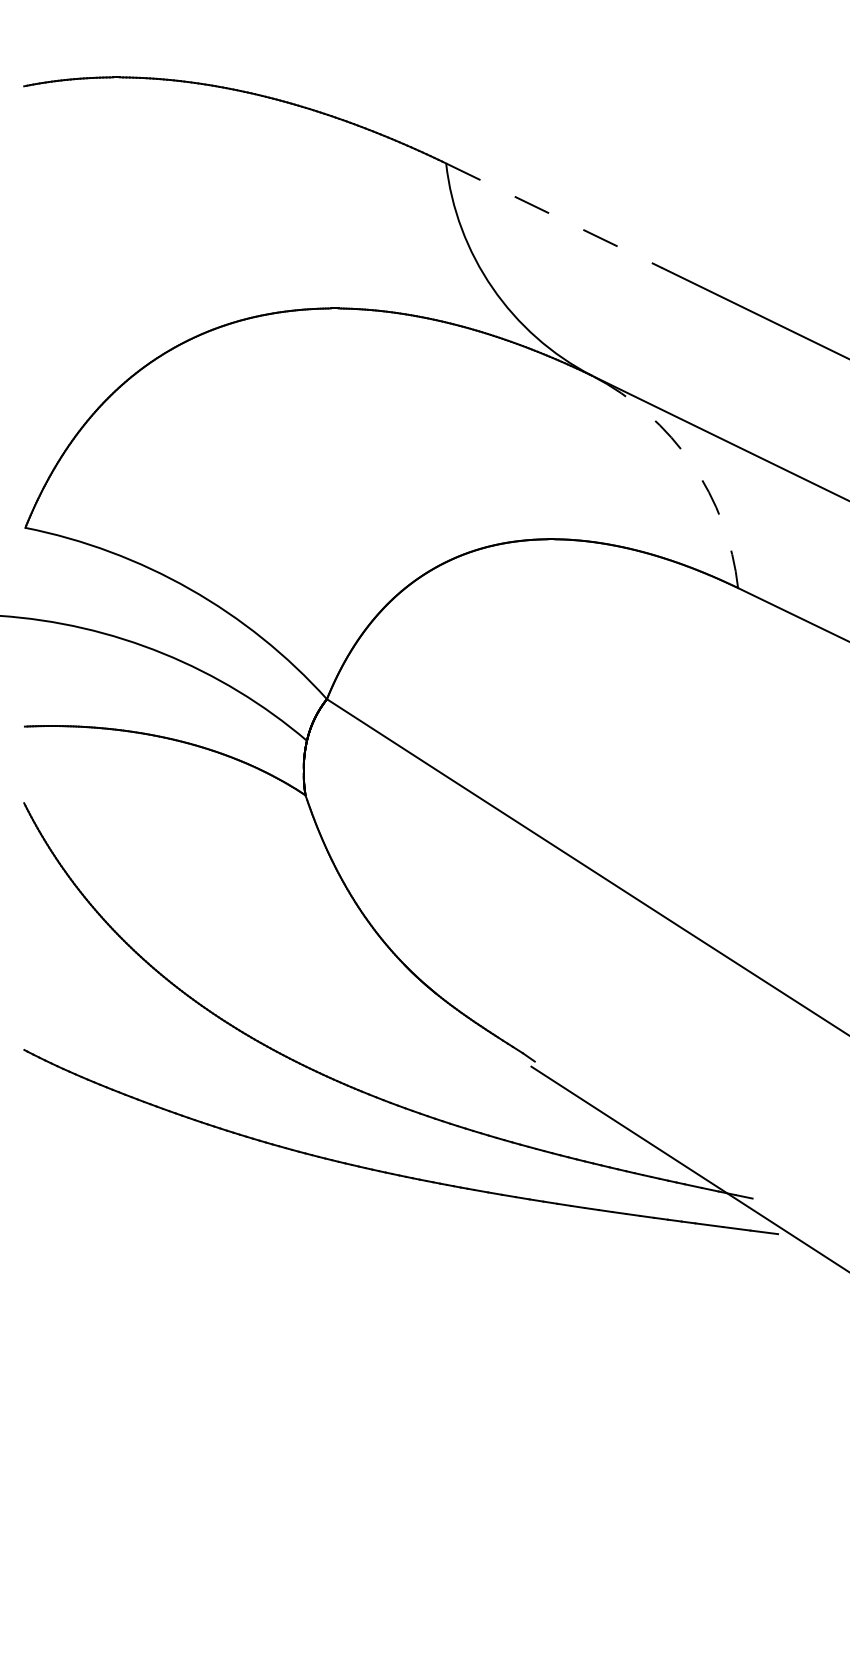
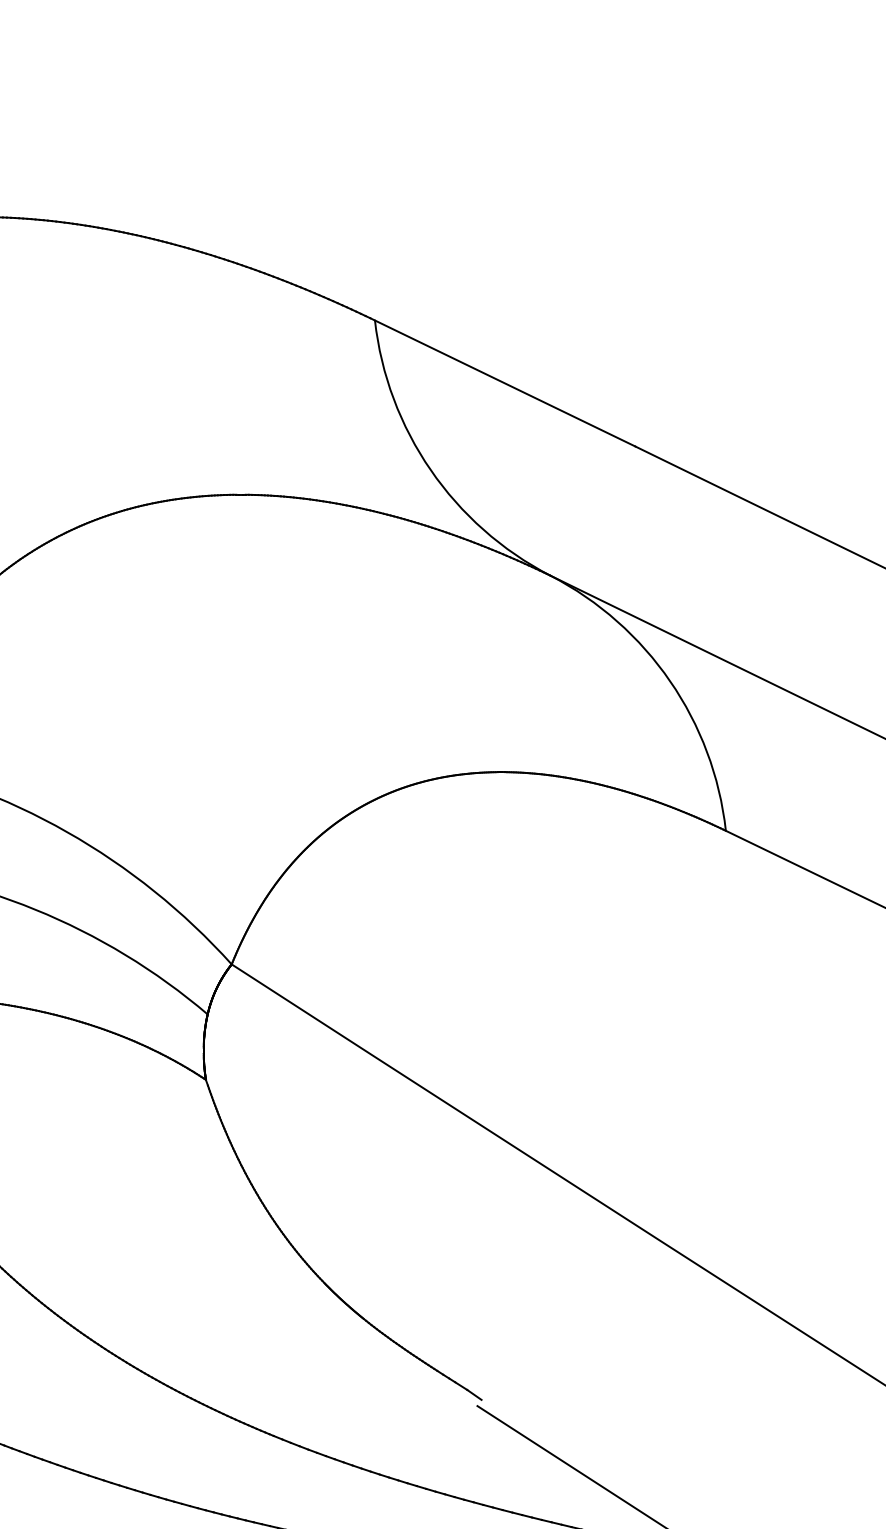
line: (554, 216) -> (505, 384), dashed -> solid
arc: (691, 463) -> (669, 681), dashed -> solid

